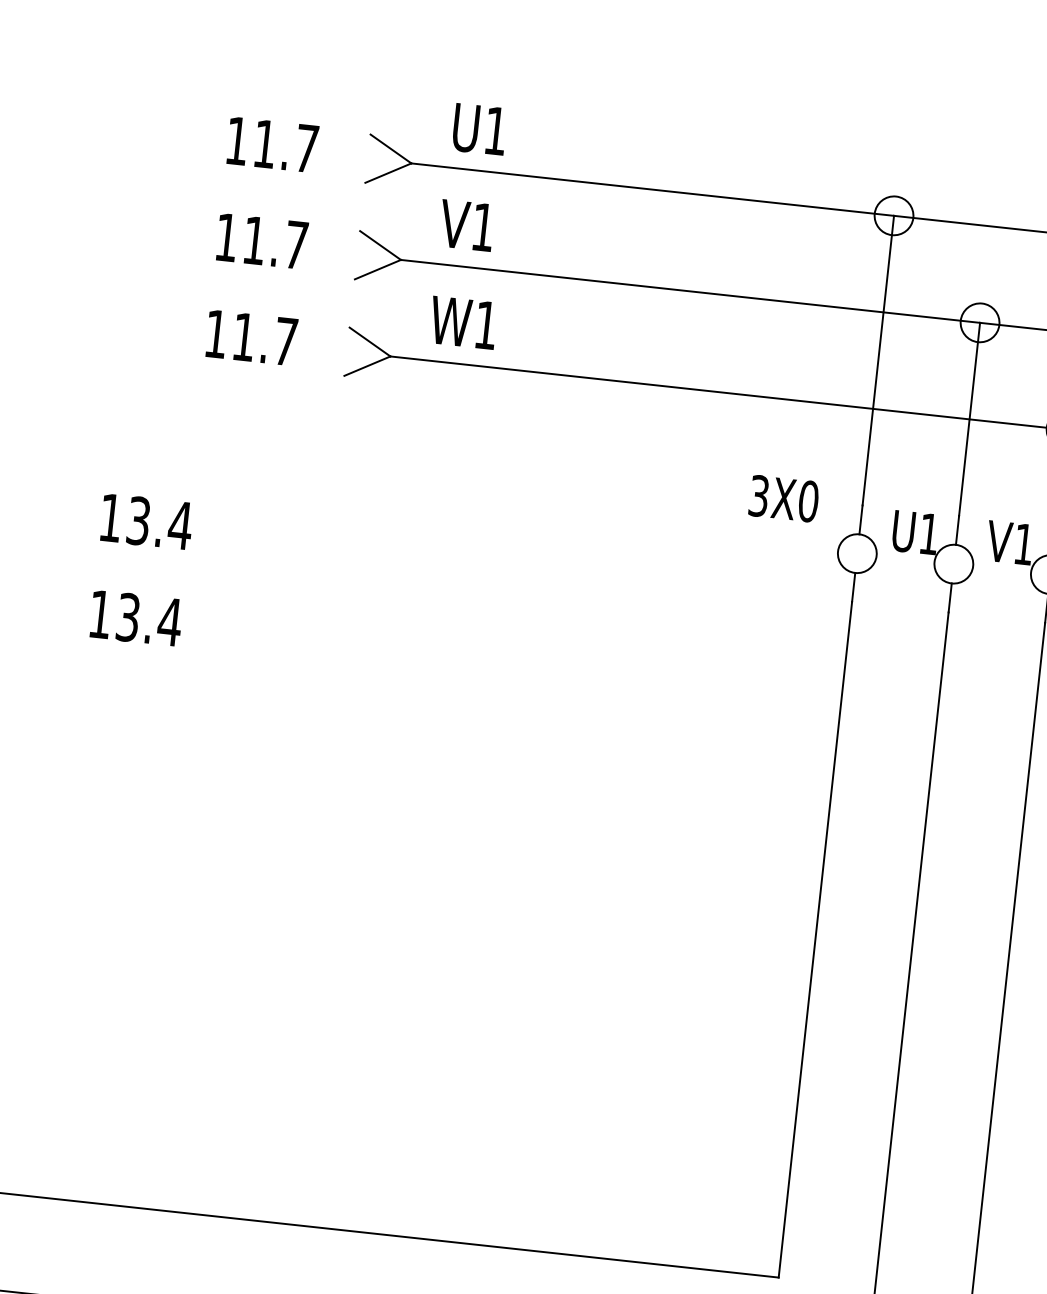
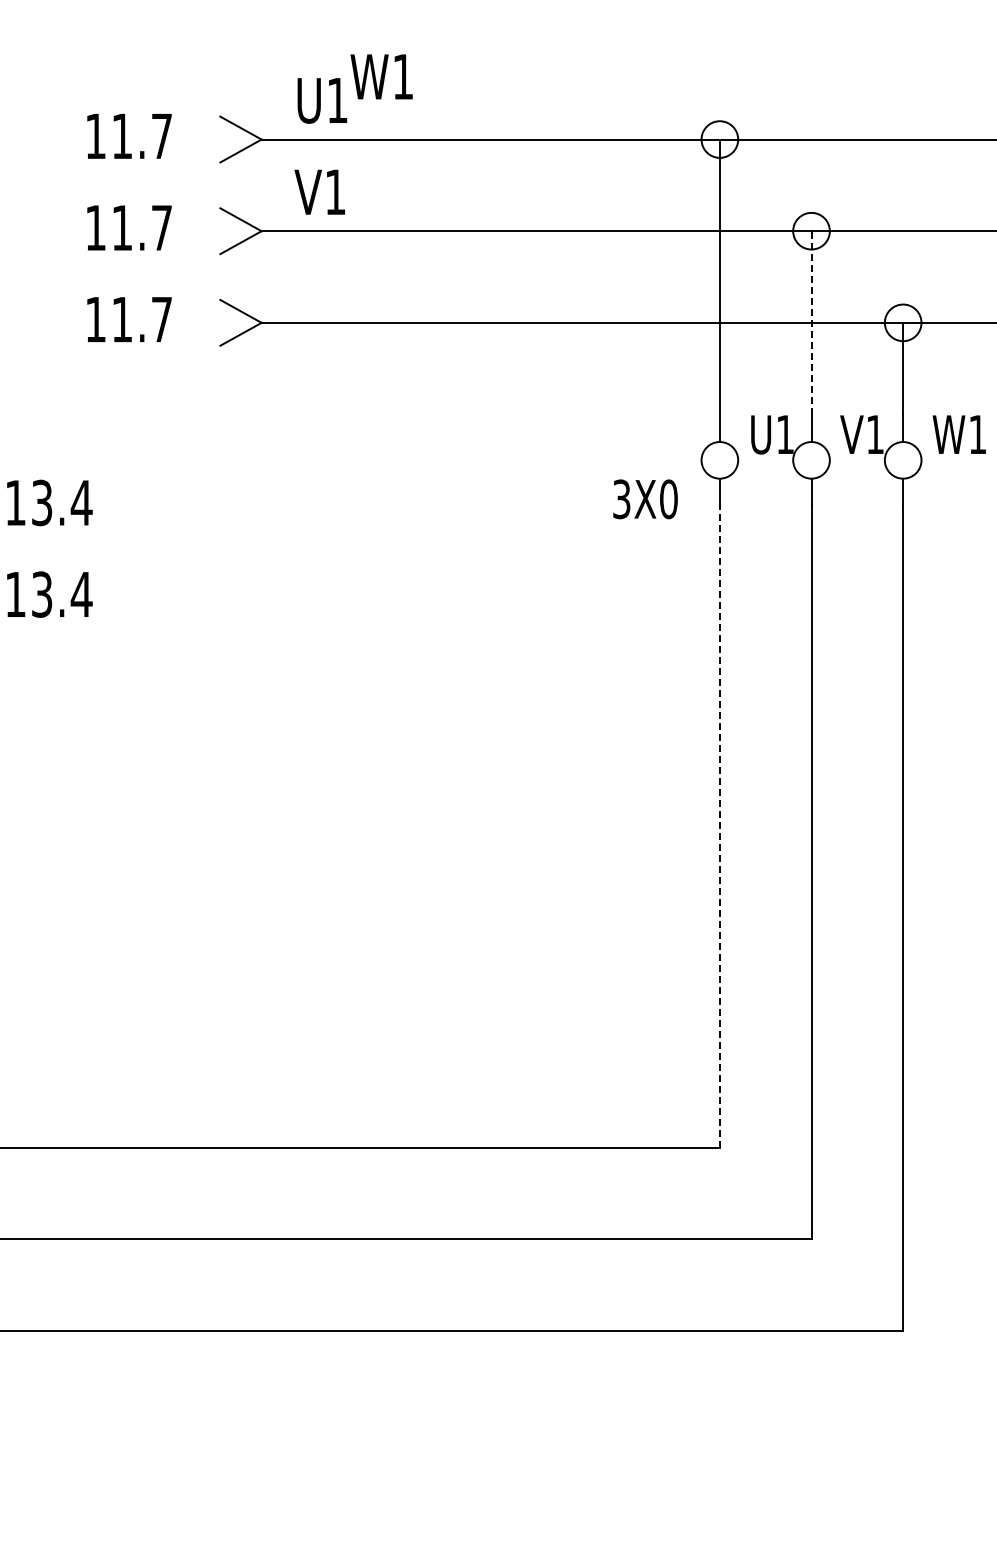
text: (463, 322) -> (381, 76), moved
line: (969, 418) -> (811, 322), solid -> dashed
text: (784, 498) -> (645, 499), moved
line: (815, 939) -> (719, 826), solid -> dashed

